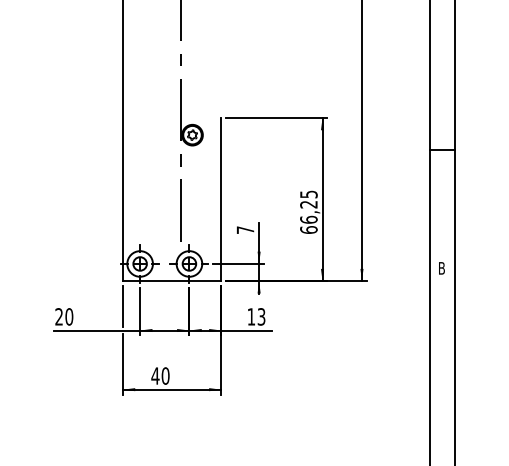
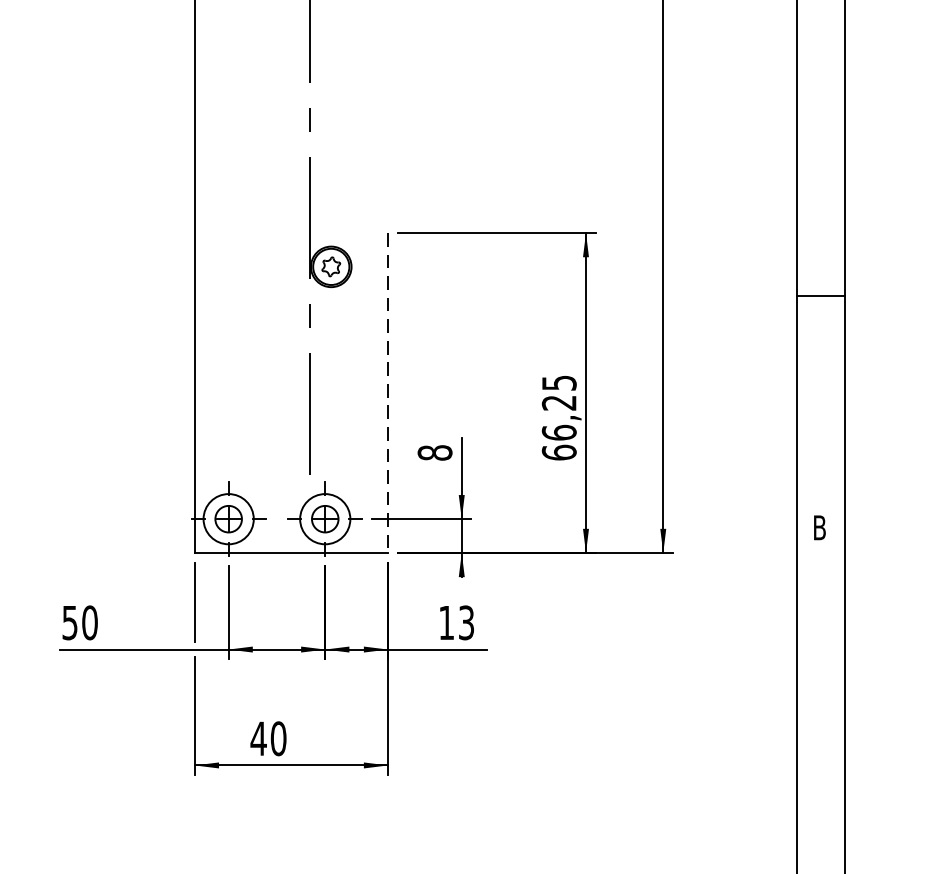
line: (221, 199) -> (388, 392), solid -> dashed
text: (245, 230) -> (435, 453), 7 -> 8
text: (58, 316) -> (68, 622), 20 -> 50

